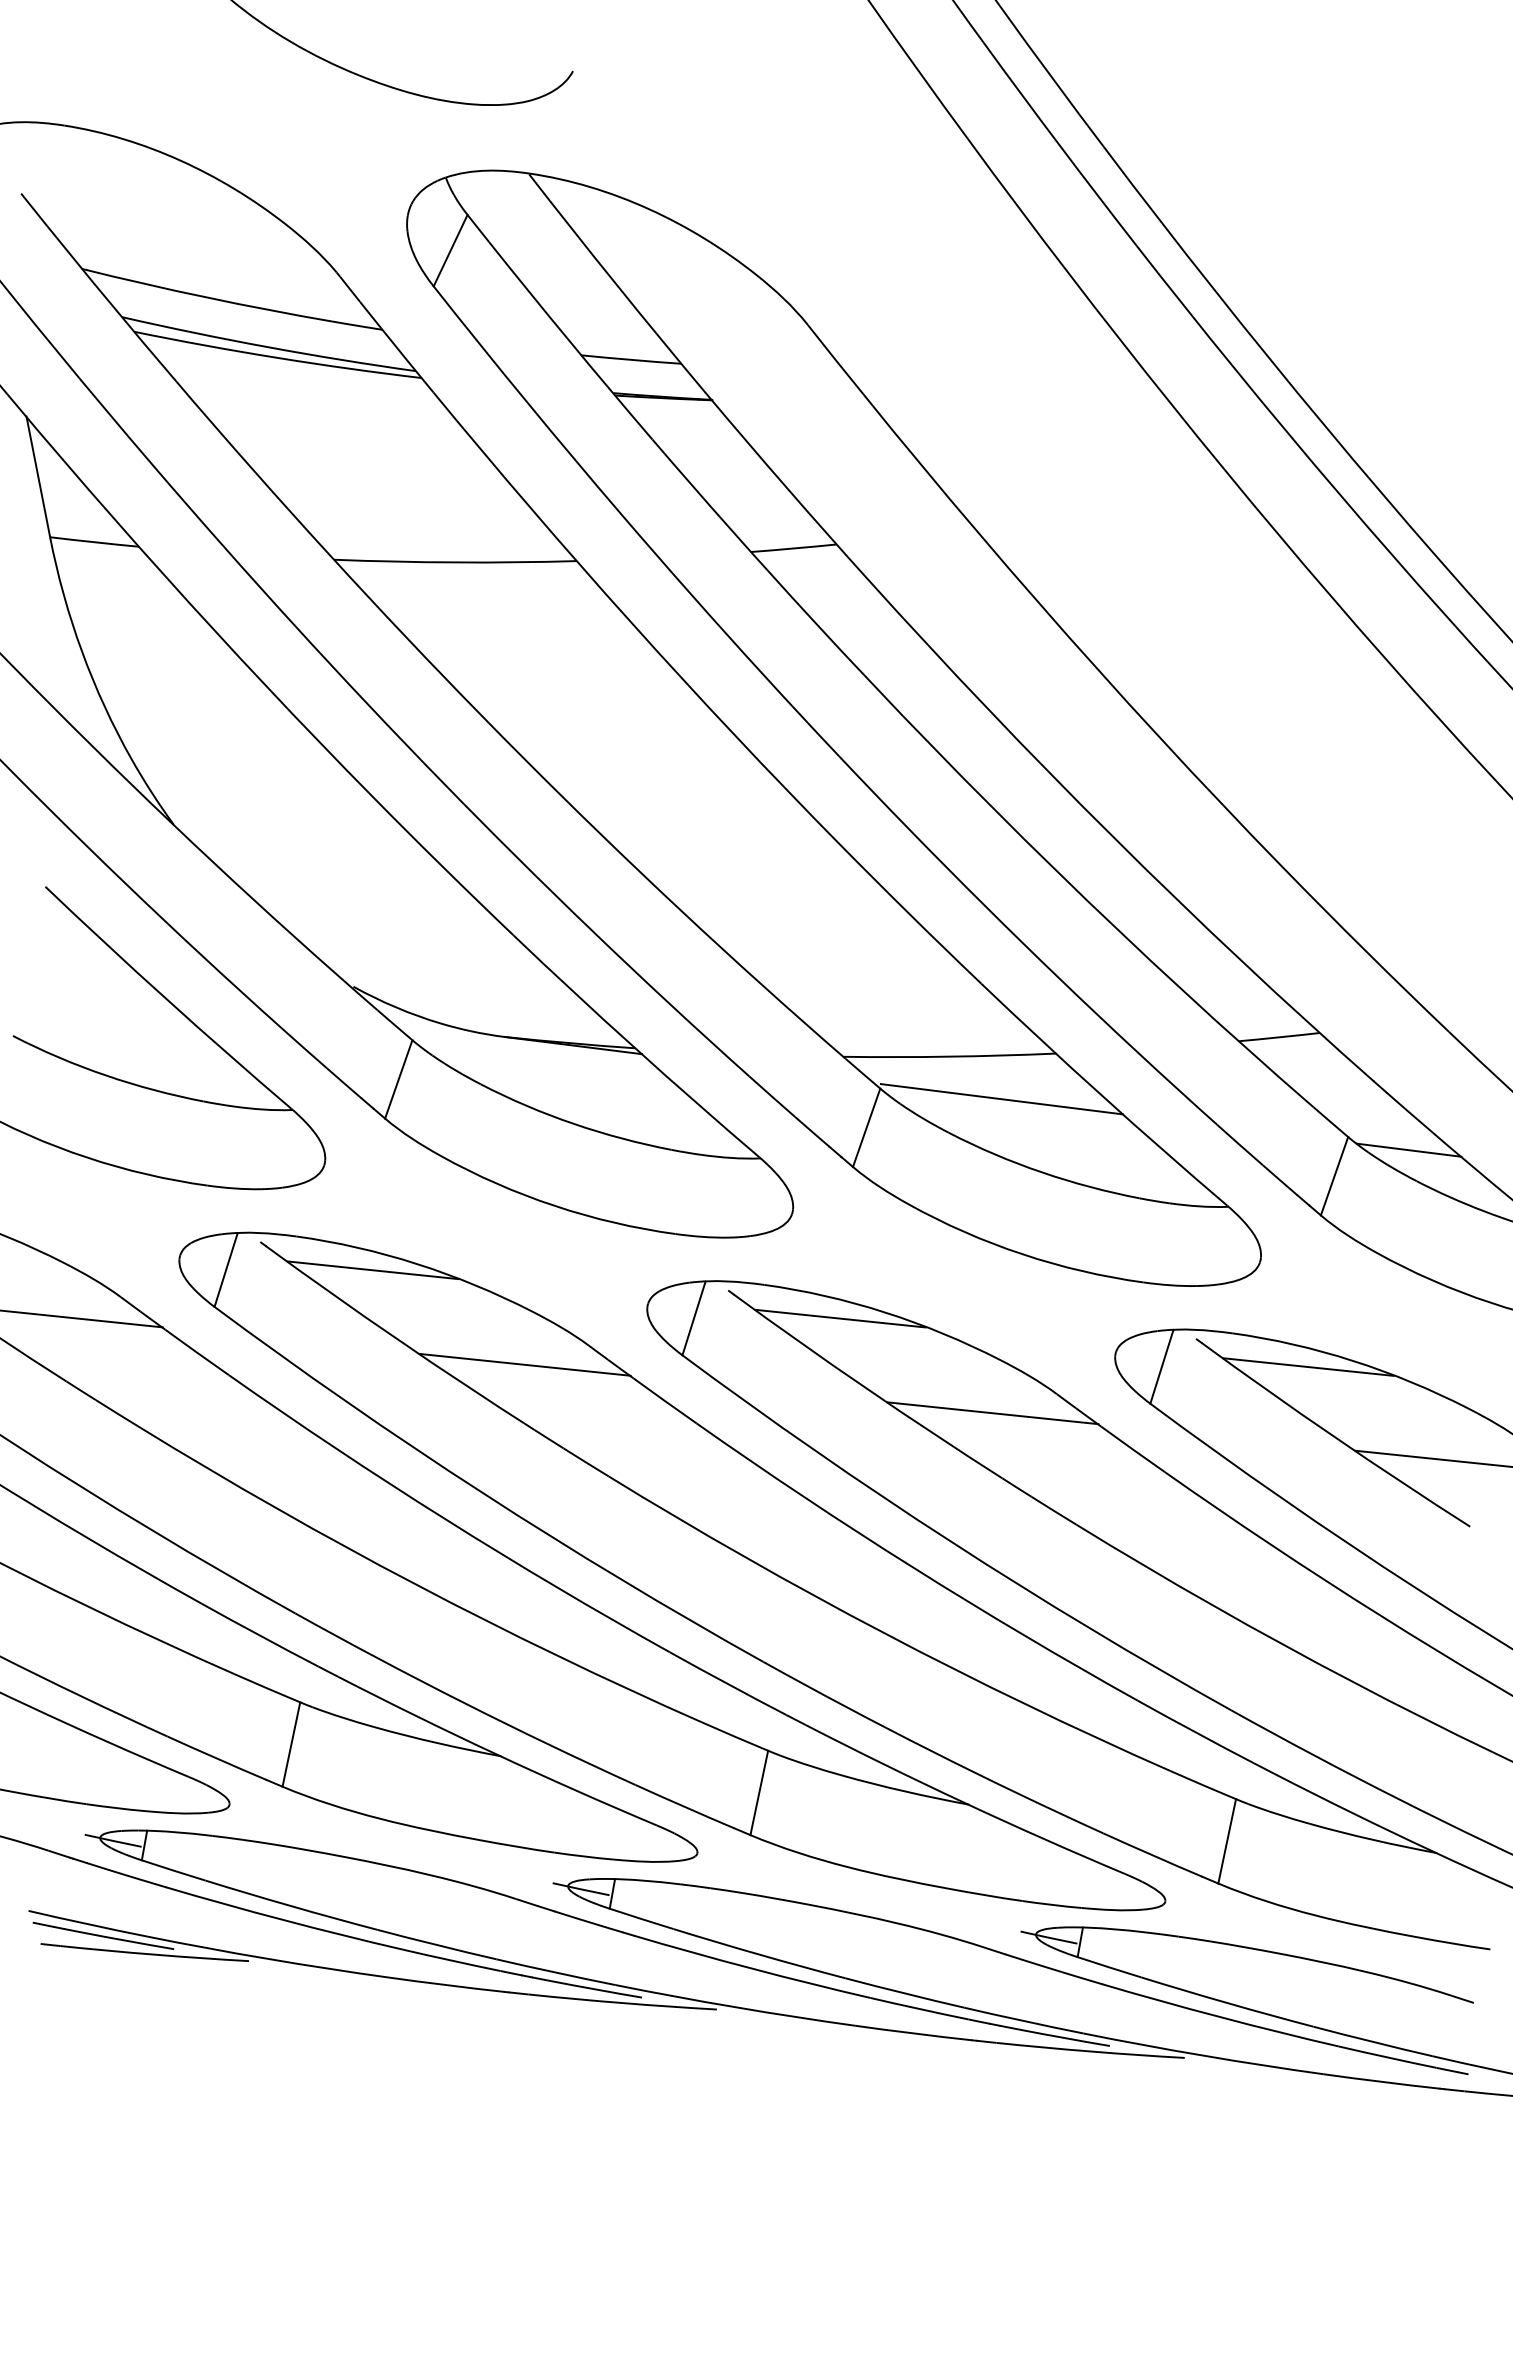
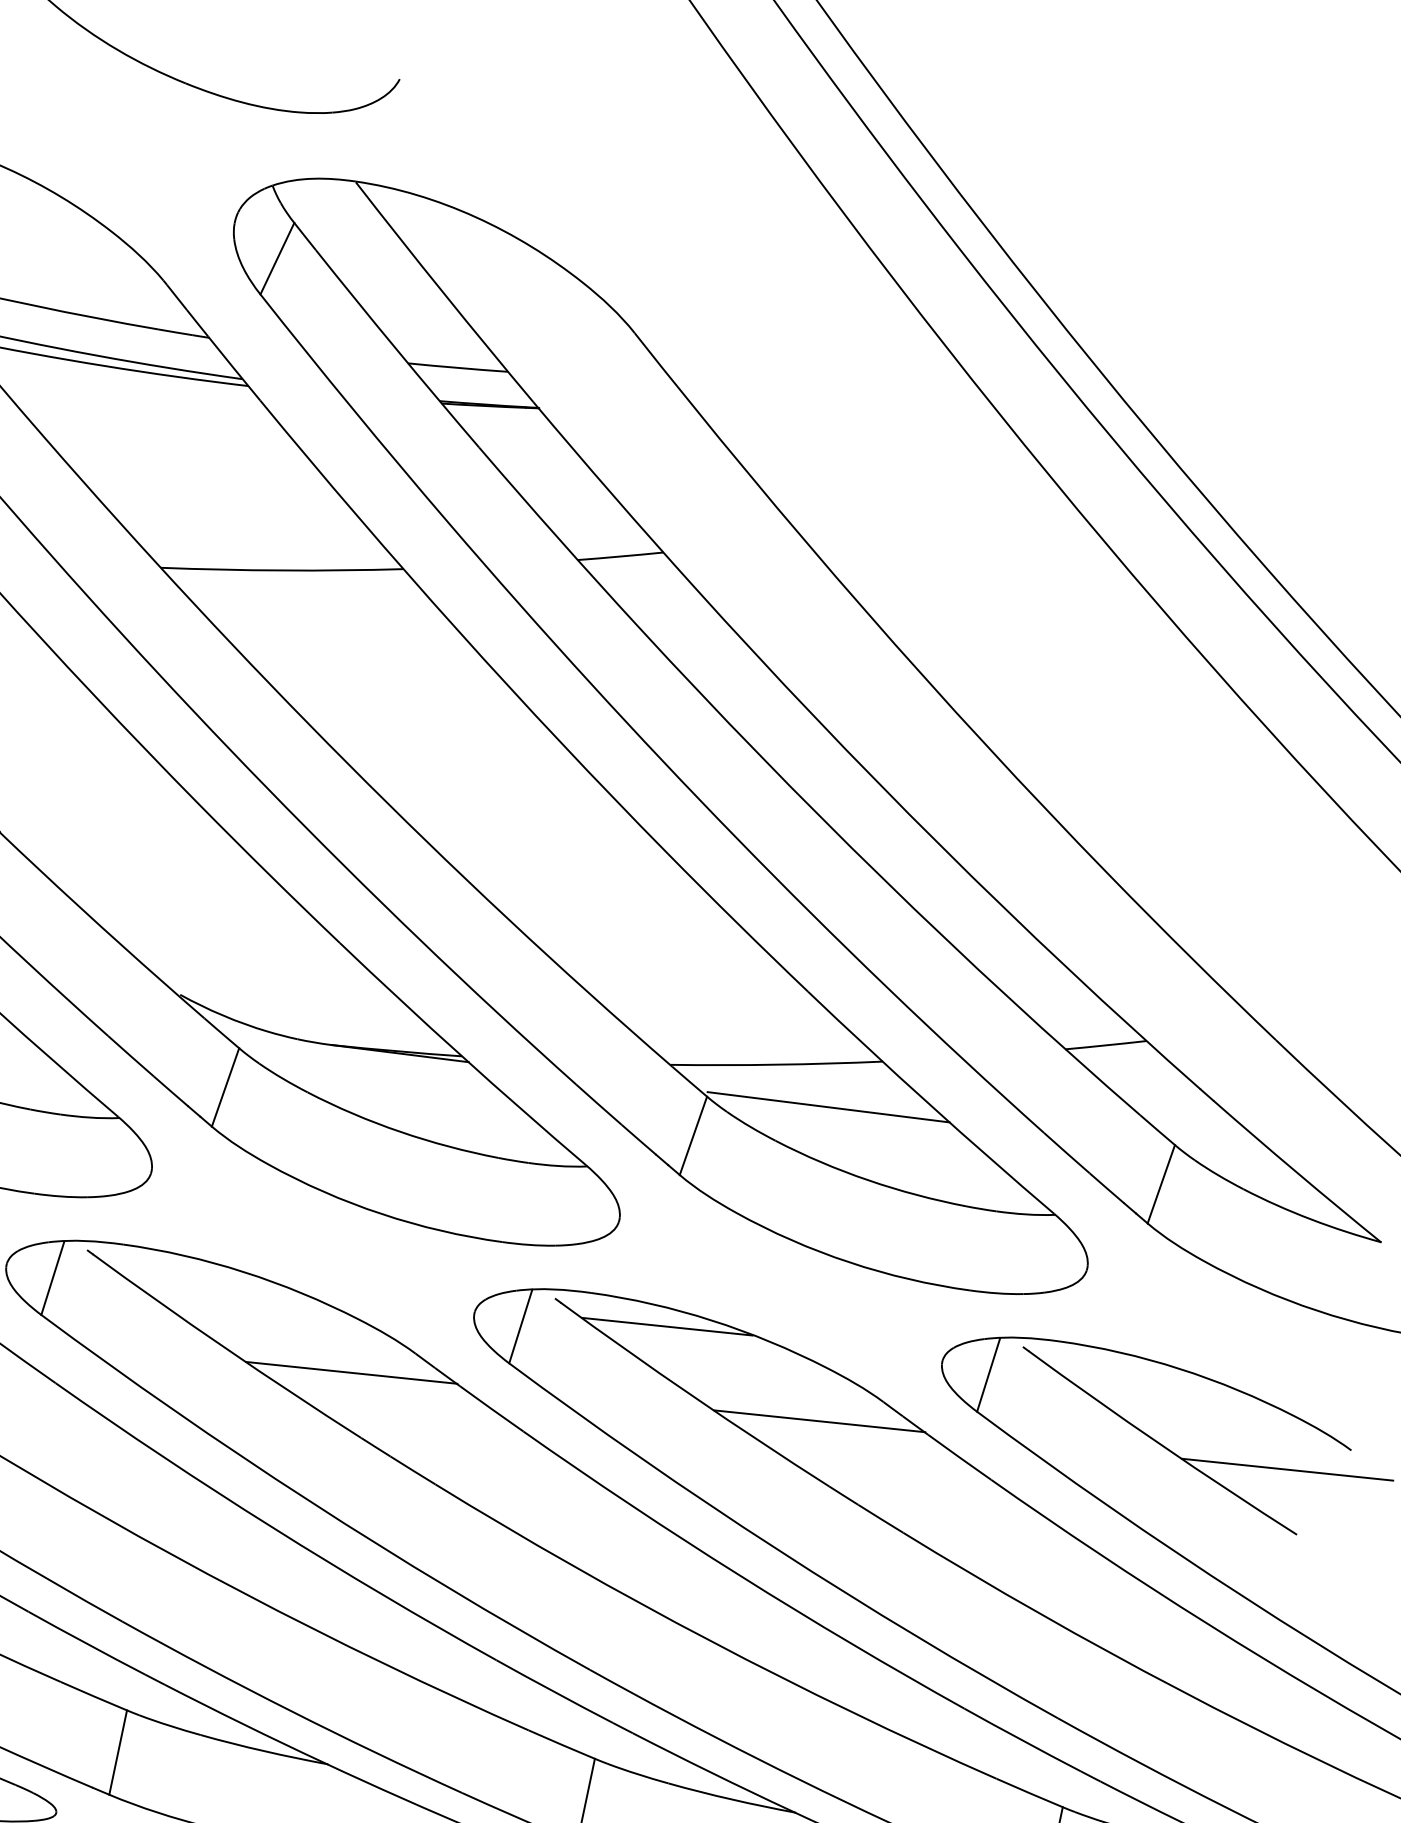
line: (1408, 1149) -> (1235, 1157), removed
line: (372, 1270) -> (199, 1278), removed
line: (1308, 1366) -> (1135, 1374), removed

